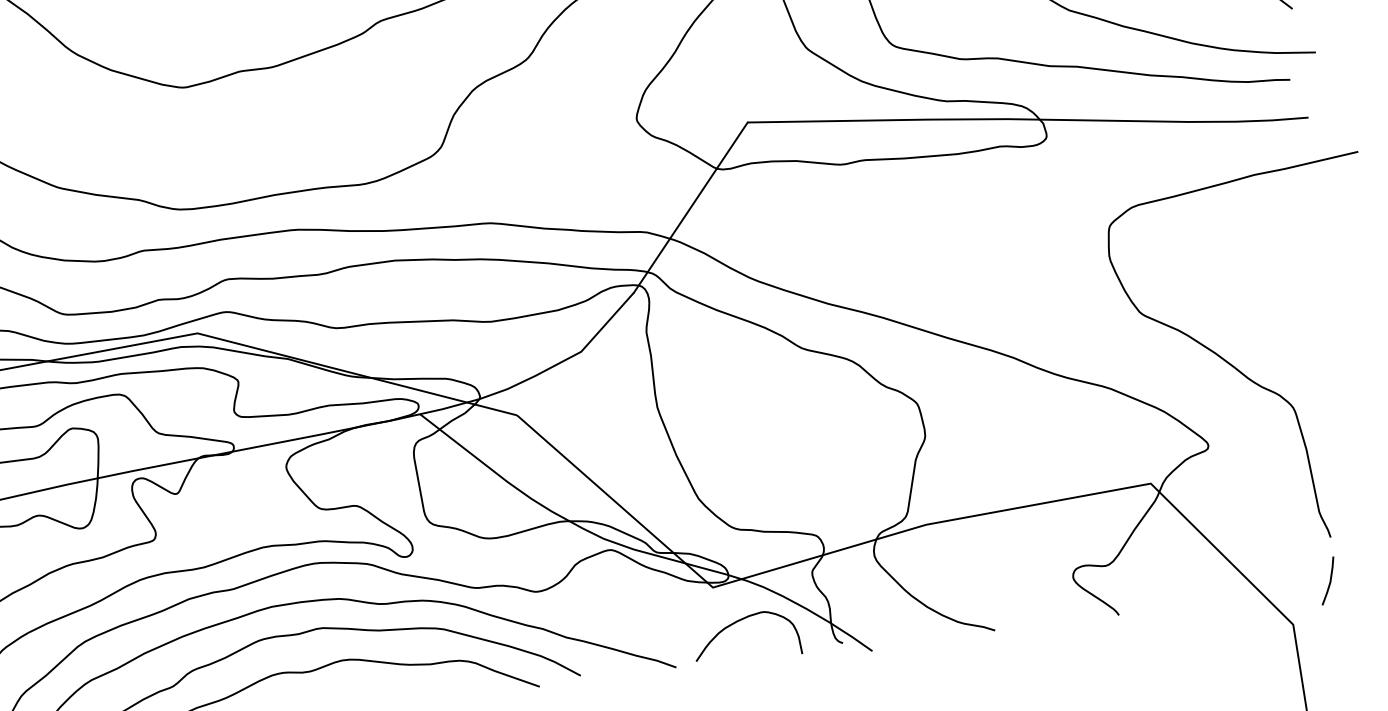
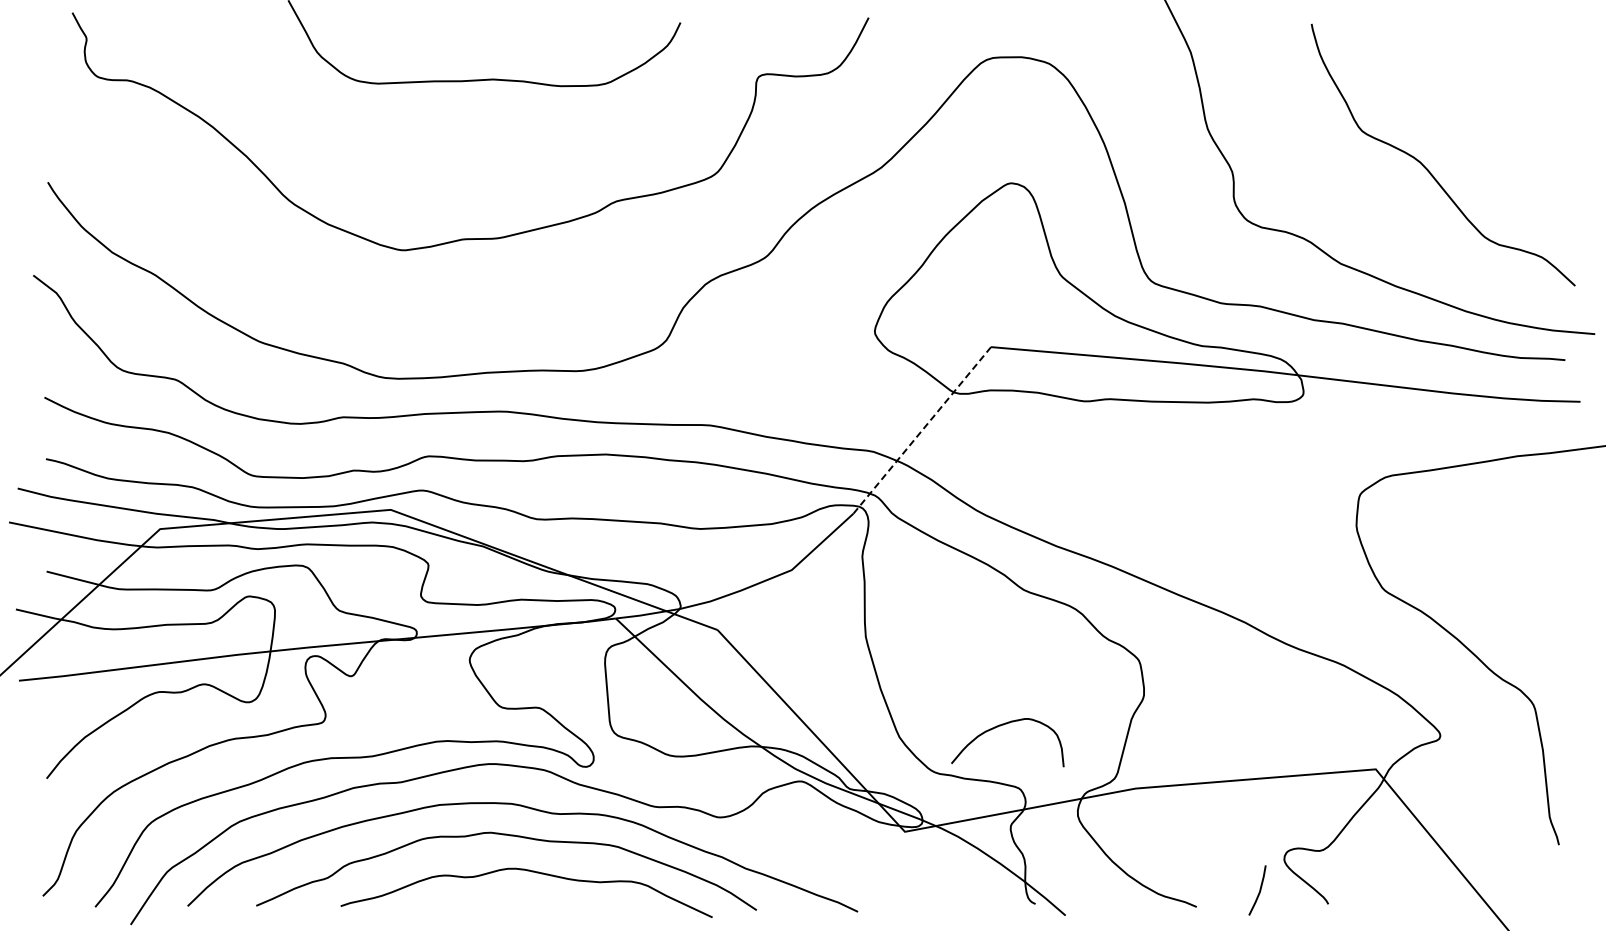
line: (690, 207) -> (921, 430), solid -> dashed
line: (1329, 580) -> (1259, 890), moved
curve: (741, 620) -> (1003, 725), moved

